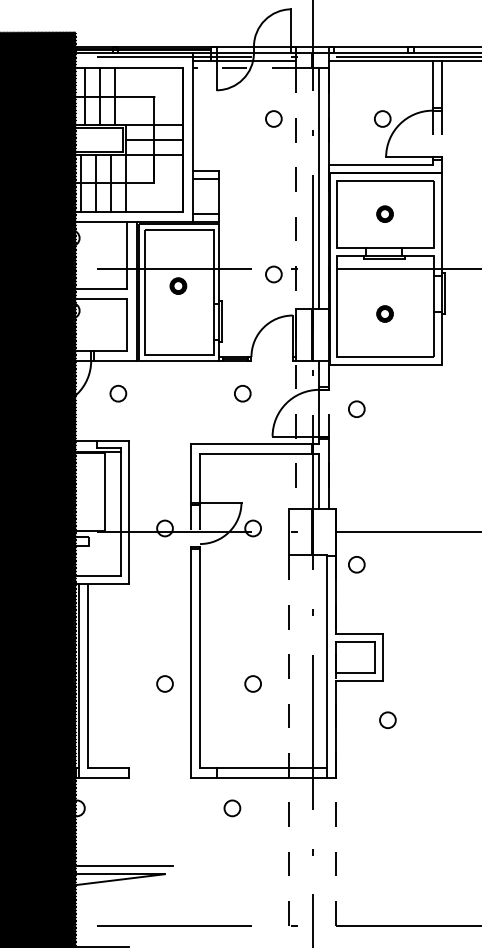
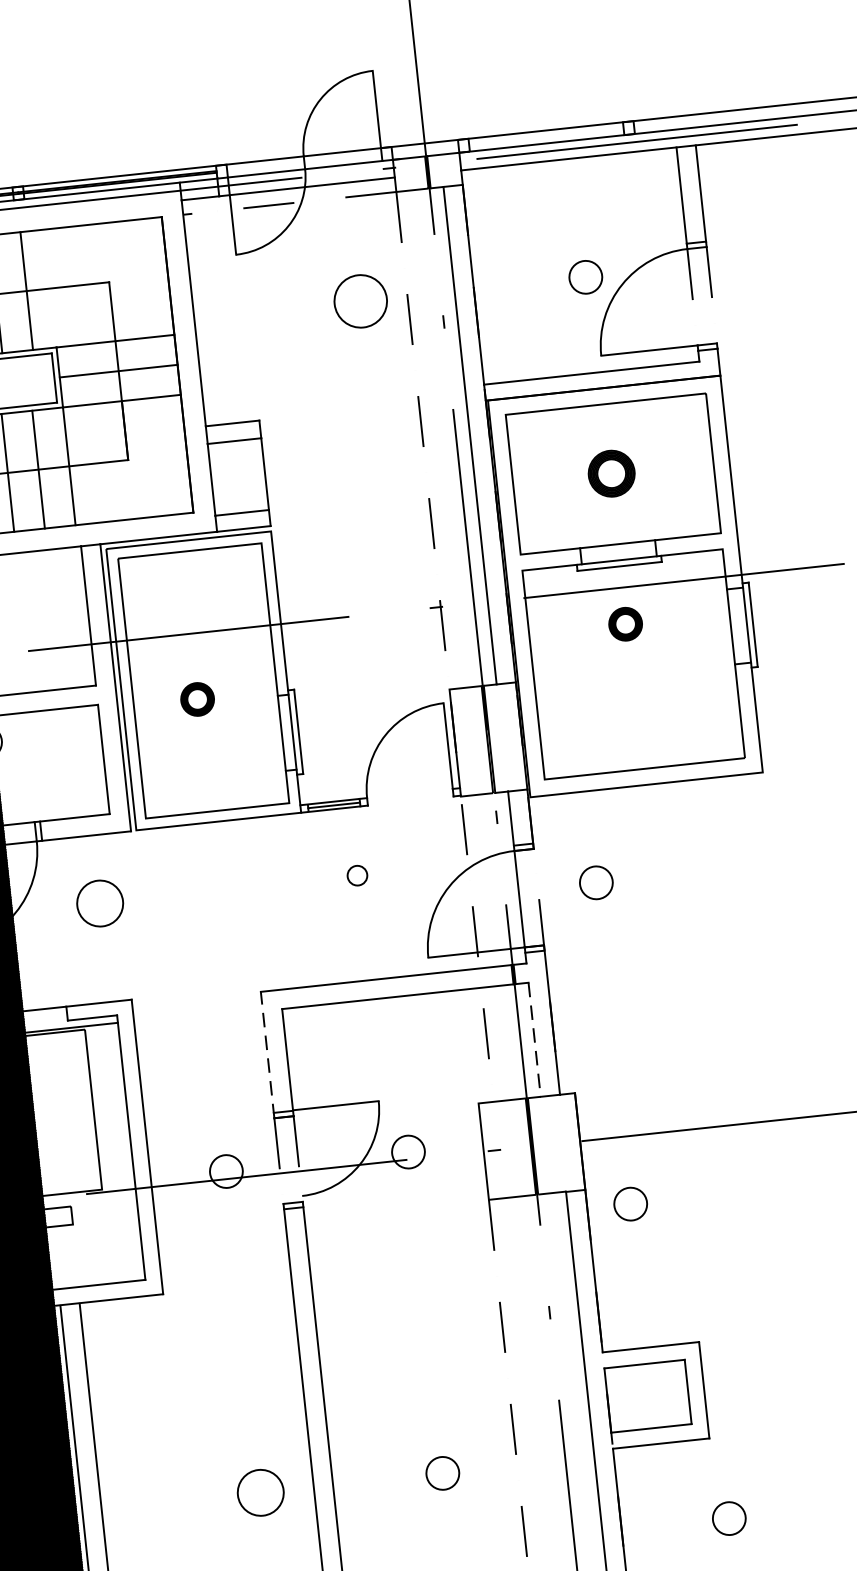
part: (273, 118) -> (360, 300), size x1.6
part: (384, 213) -> (610, 472), size x1.4
part: (273, 274) -> (394, 622), removed
part: (178, 285) -> (197, 698), moved
part: (384, 313) -> (624, 623), moved
part: (118, 393) -> (100, 902), size x1.4
part: (242, 393) -> (356, 875), size x0.6
line: (190, 474) -> (267, 1054), solid -> dashed
line: (319, 481) -> (535, 1040), solid -> dashed
part: (164, 683) -> (259, 1491), size x1.4

